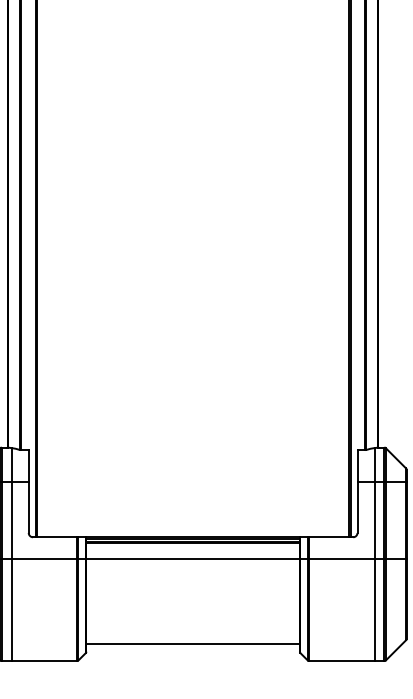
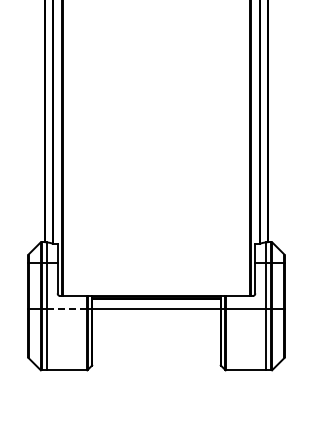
line: (45, 557) -> (67, 308), solid -> dashed
line: (193, 644) -> (156, 360), removed

